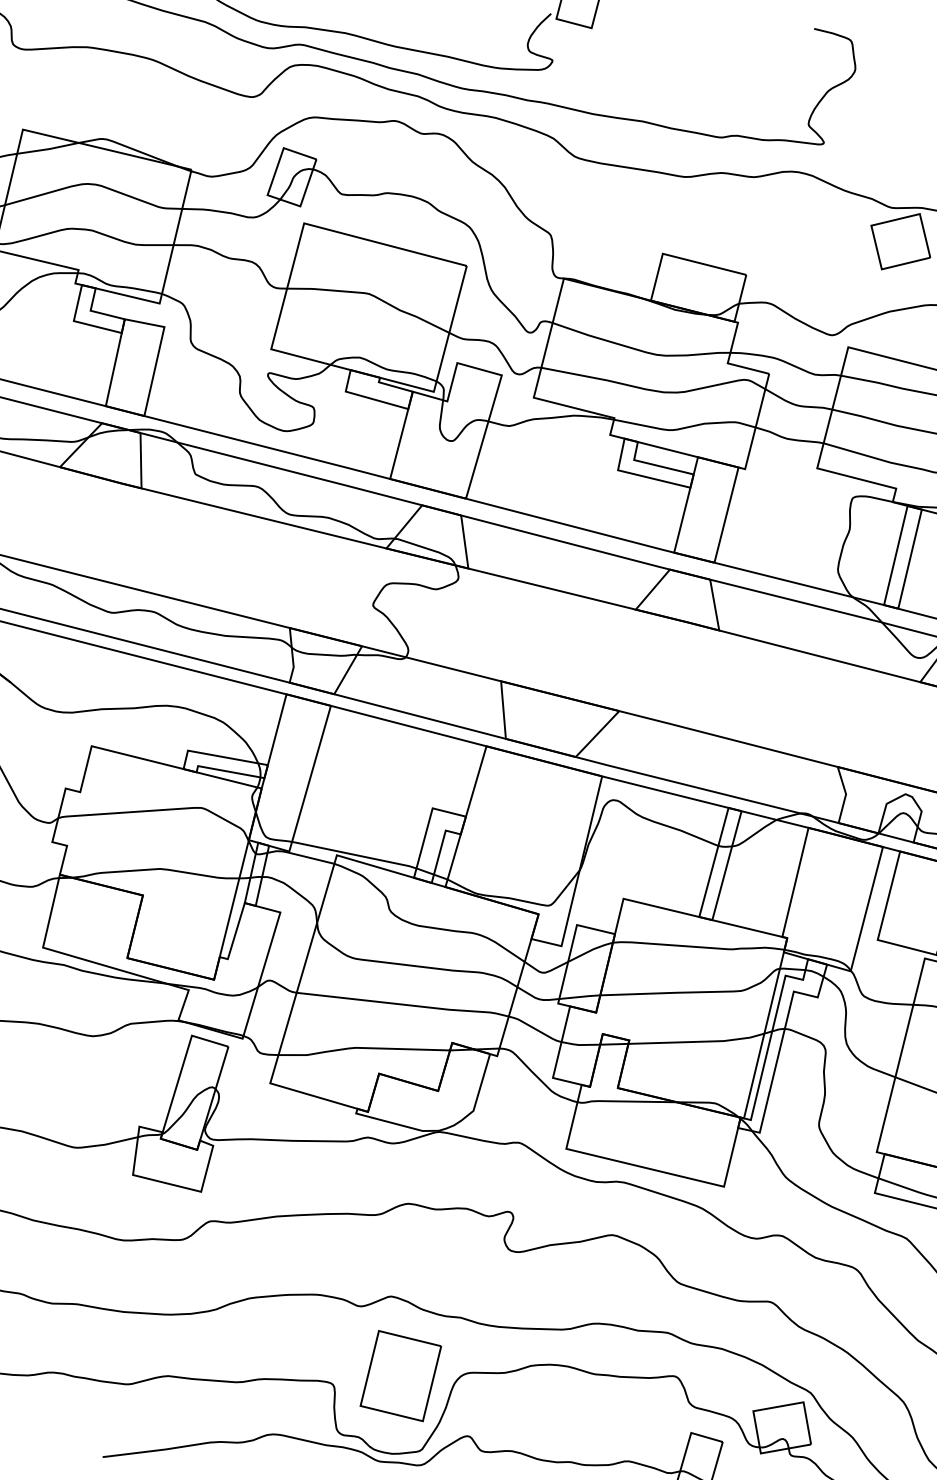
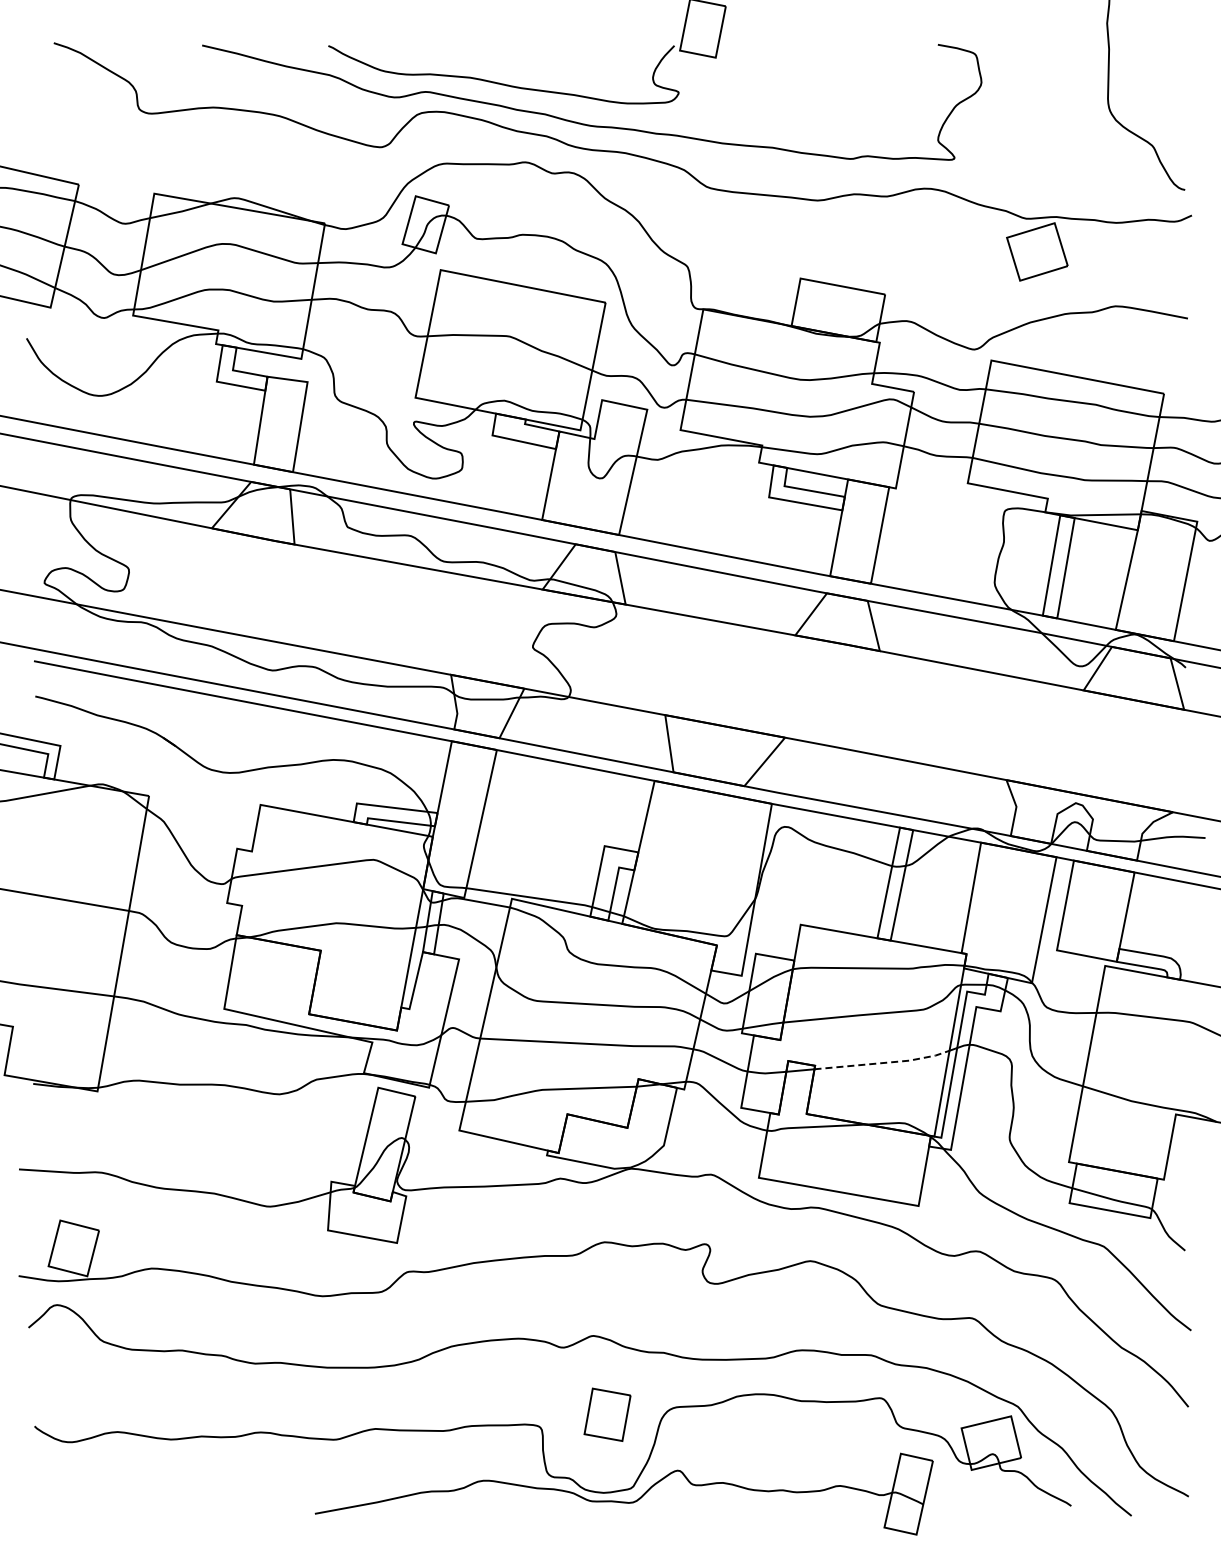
line: (697, 1041) -> (883, 1062), solid -> dashed
part: (400, 1375) -> (607, 1414), size x0.6

